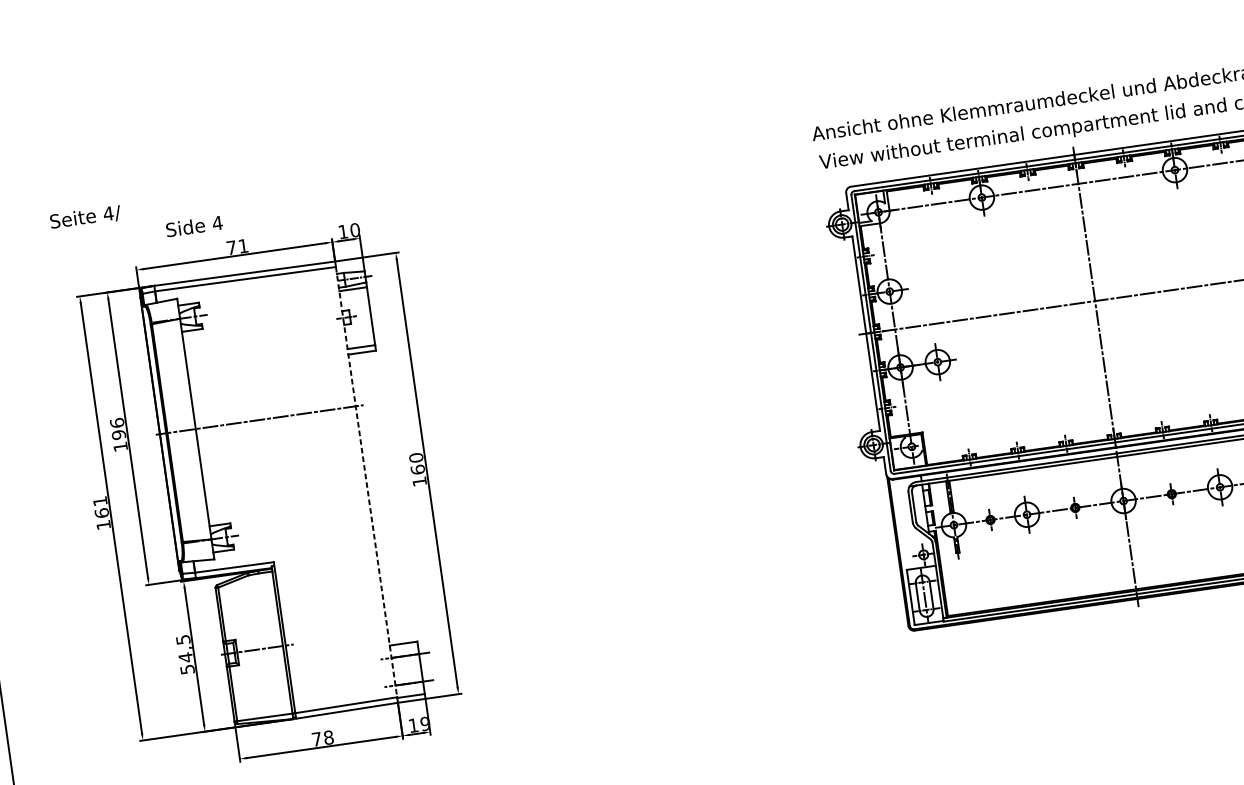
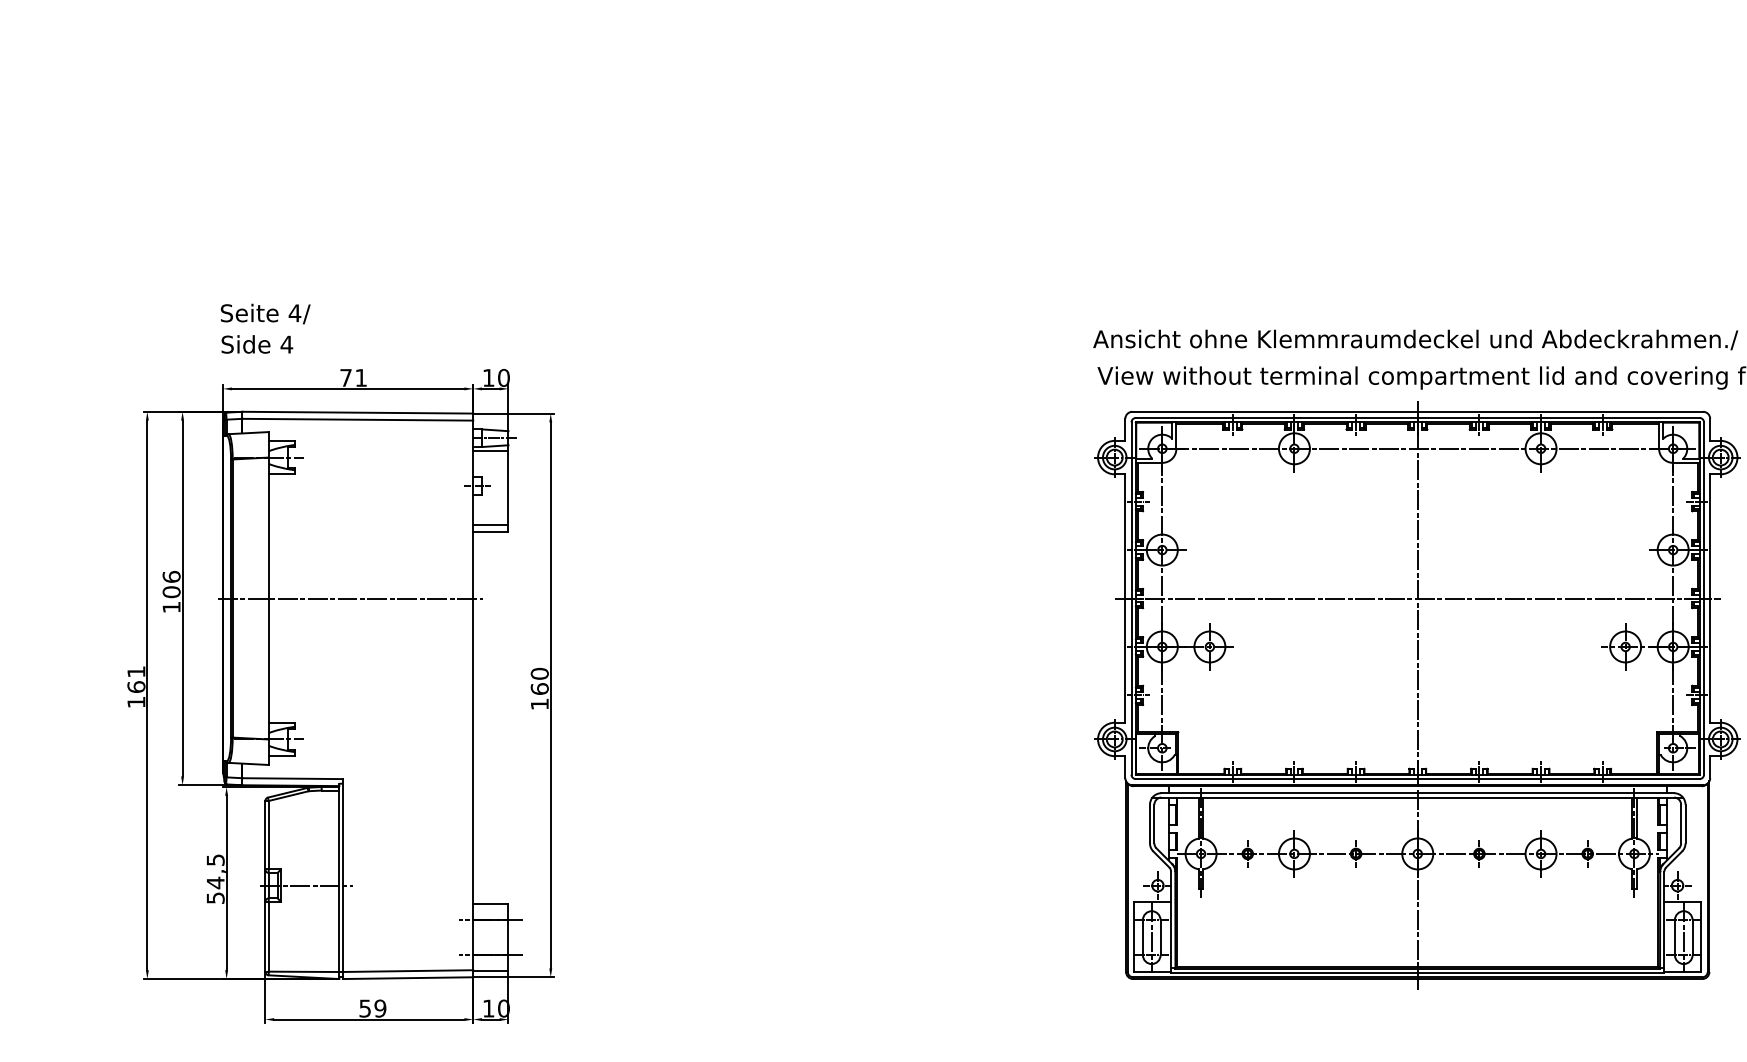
text: (85, 217) -> (265, 313), moved
text: (194, 226) -> (257, 344), moved
text: (118, 435) -> (171, 592), 196 -> 106
line: (366, 482) -> (473, 695), dashed -> solid
text: (425, 723) -> (503, 1008), 19 -> 10
text: (322, 738) -> (372, 1008), 78 -> 59

